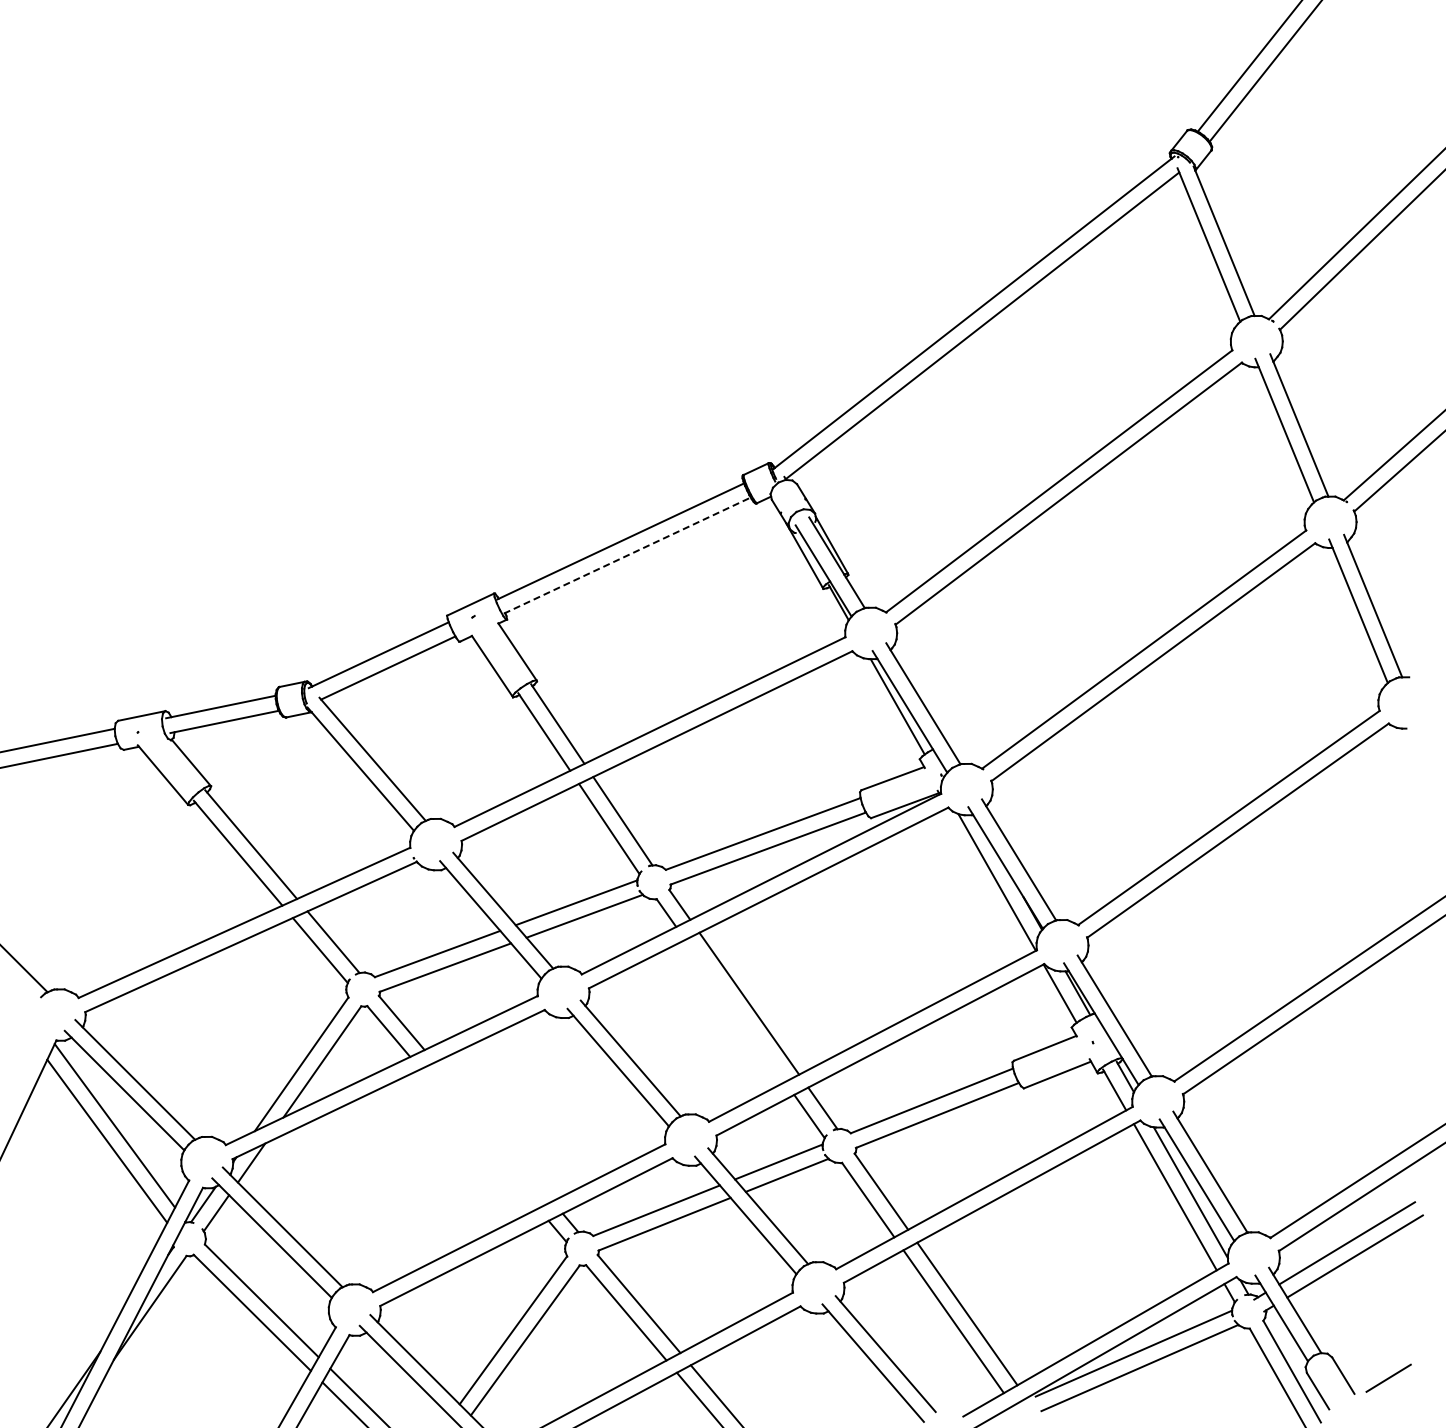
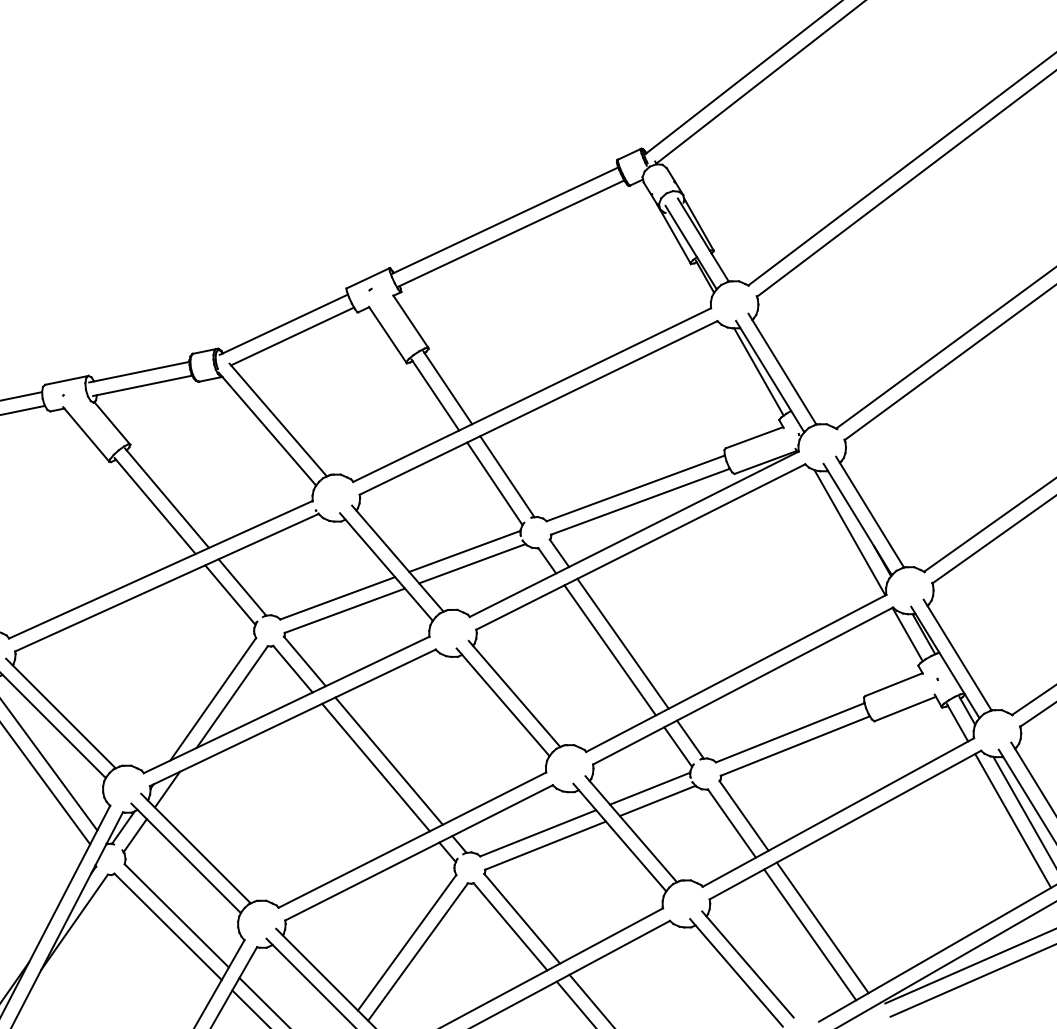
line: (627, 555) -> (511, 233), dashed -> solid
line: (735, 1010) -> (610, 650), added
line: (493, 1131) -> (388, 760), added
line: (479, 1138) -> (376, 767), added

